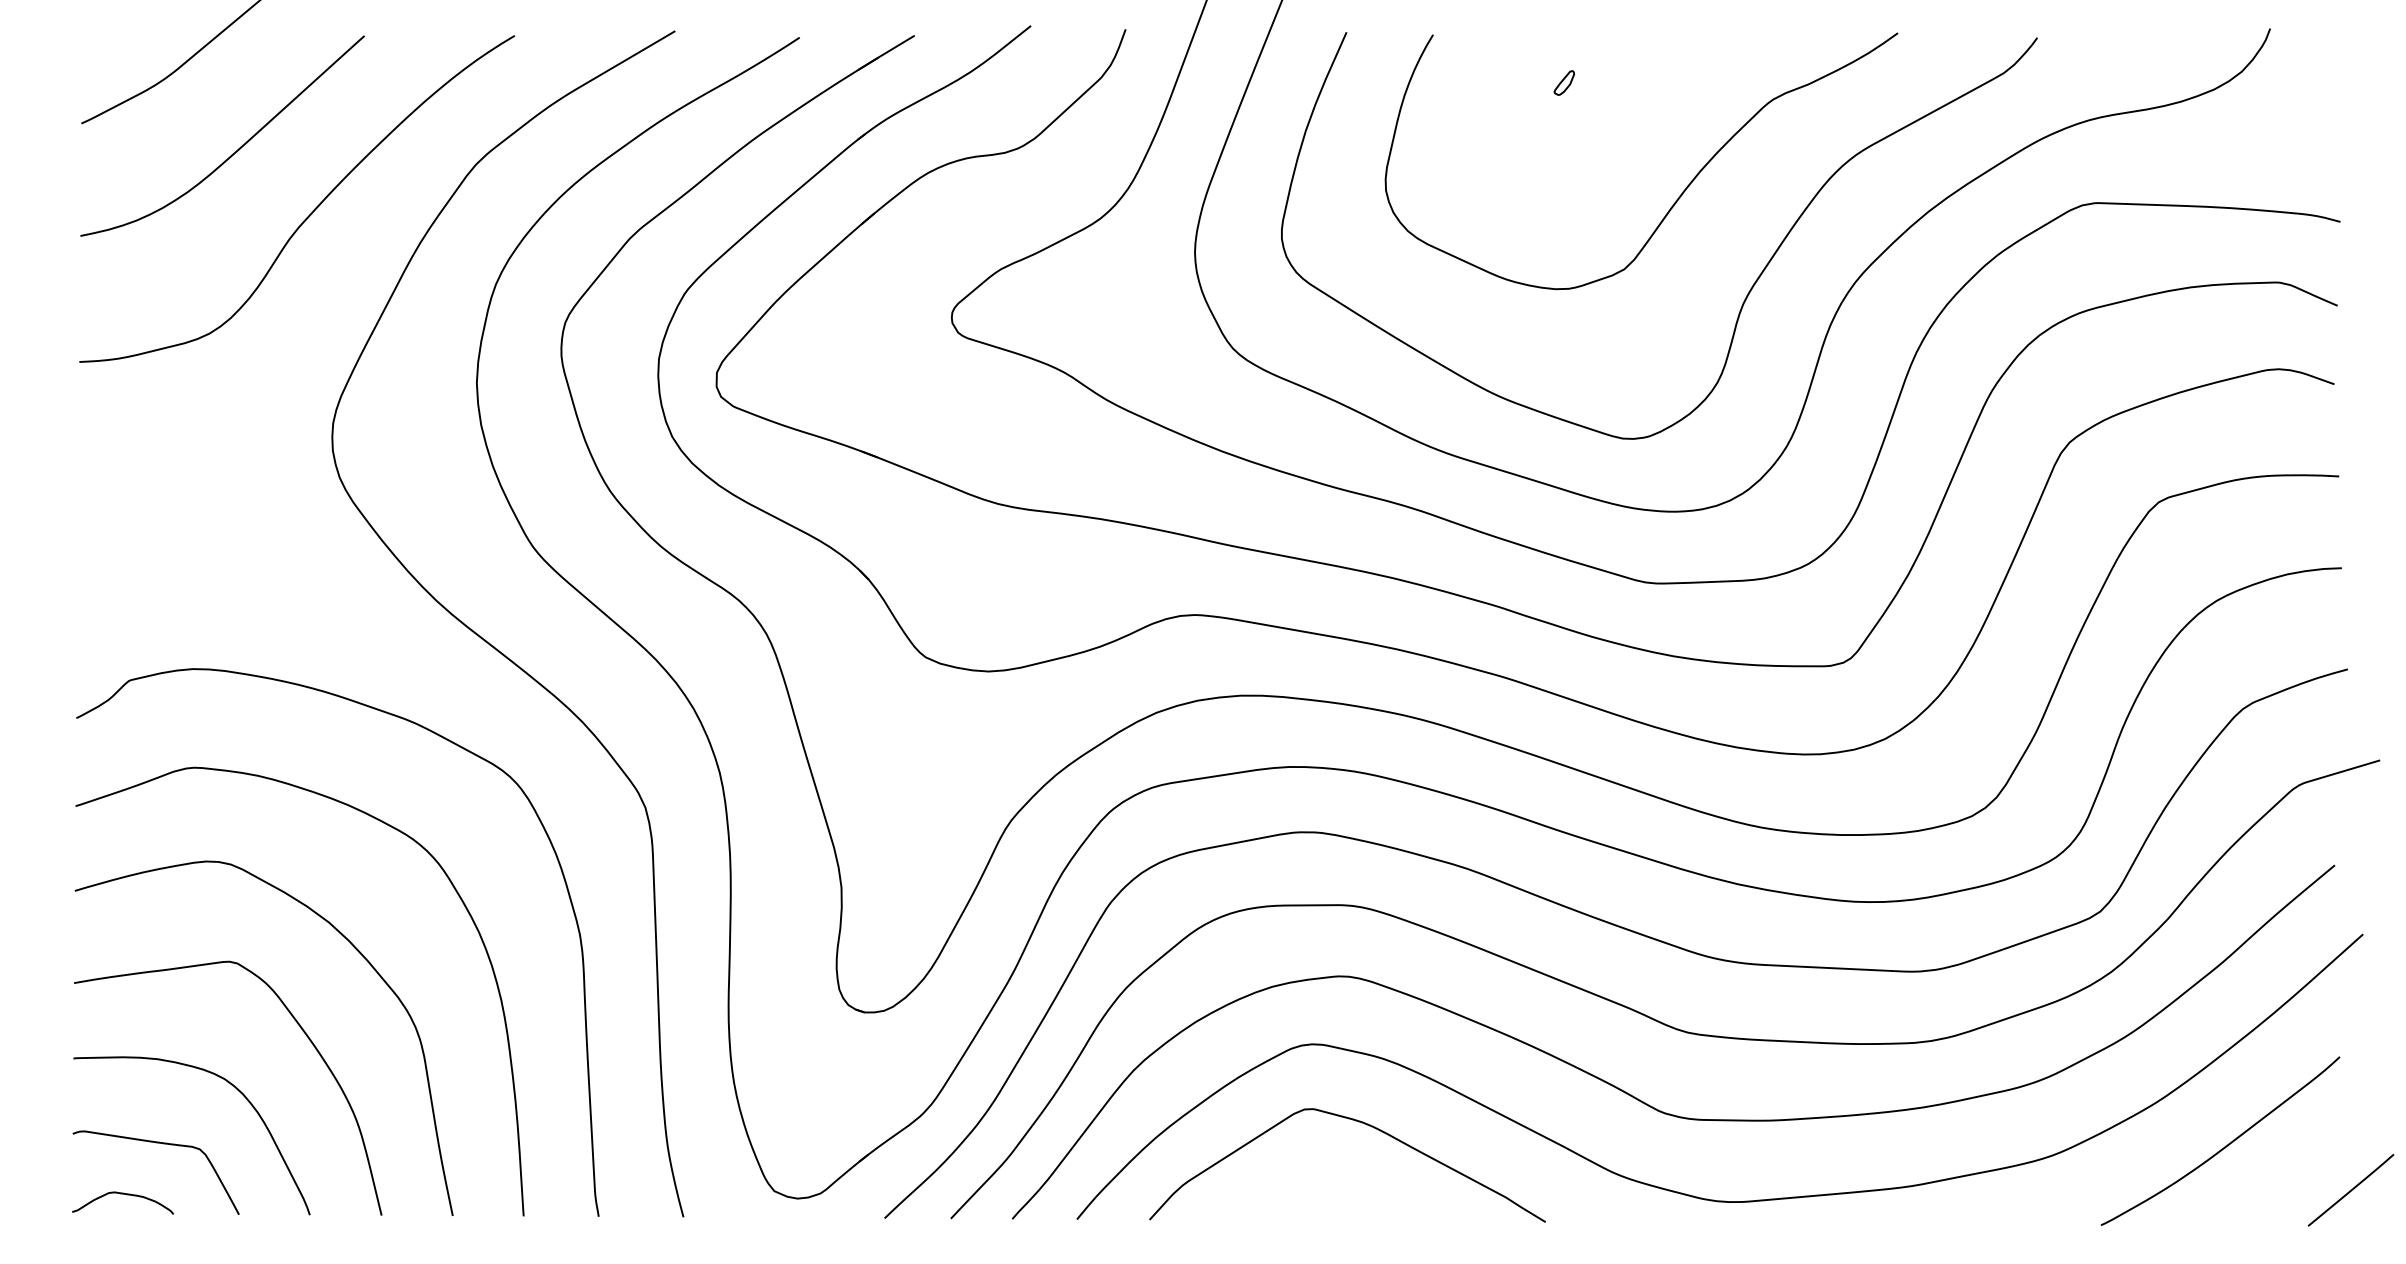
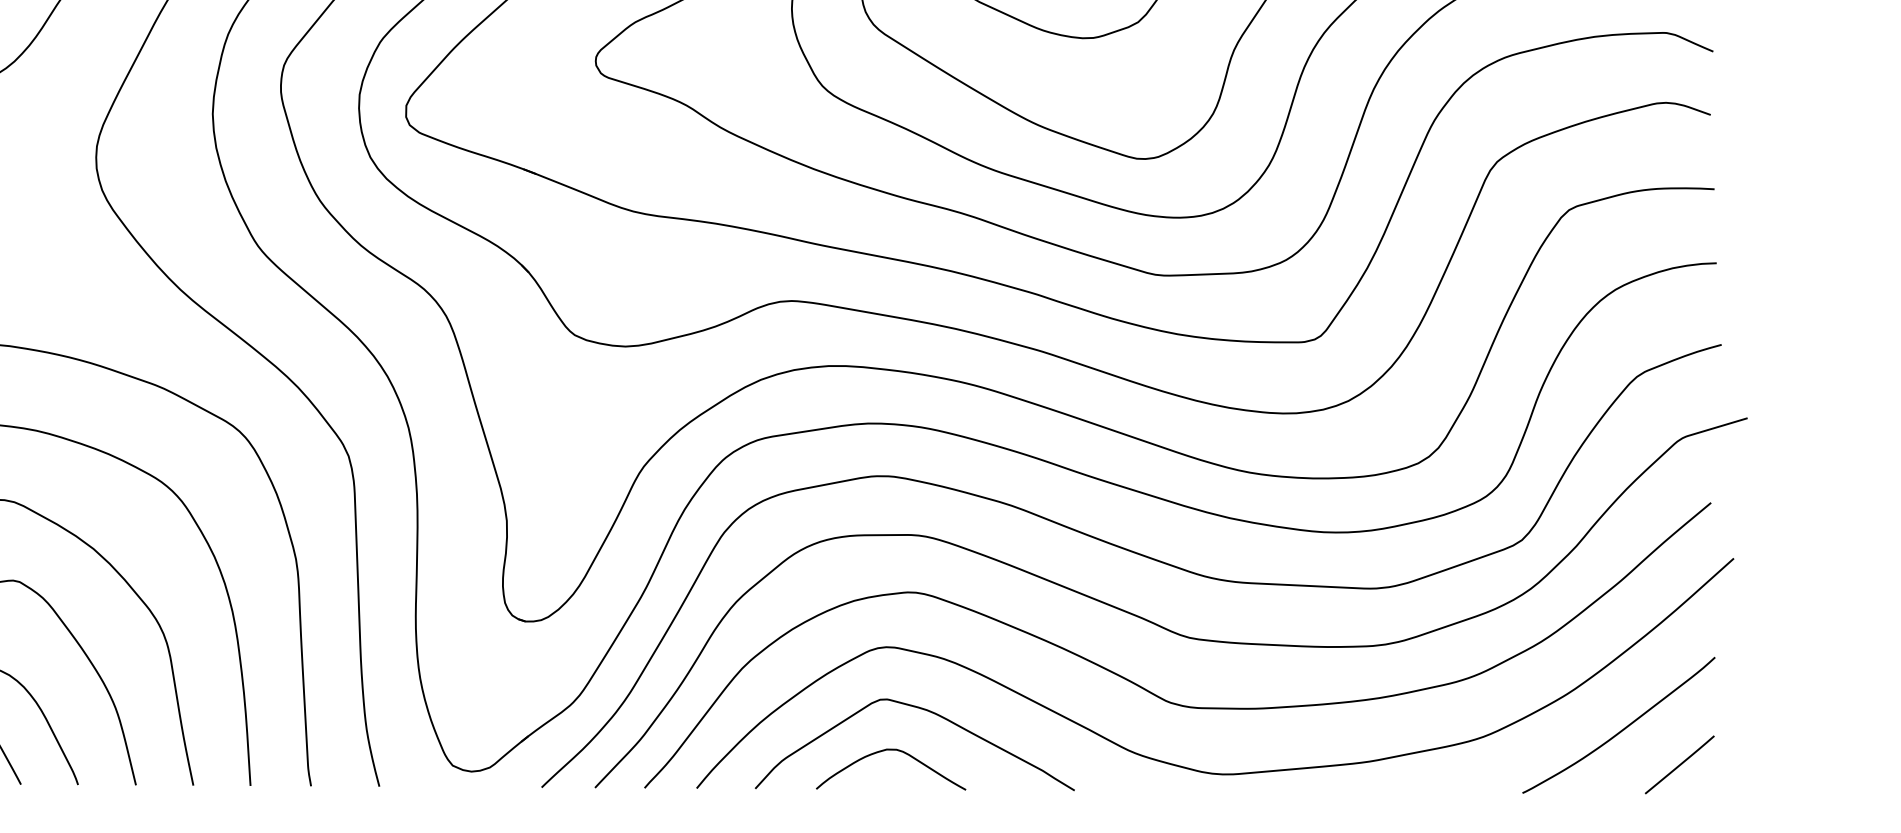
curve: (1318, 1172) -> (891, 750), added
line: (2350, 1190) -> (1679, 765), moved

